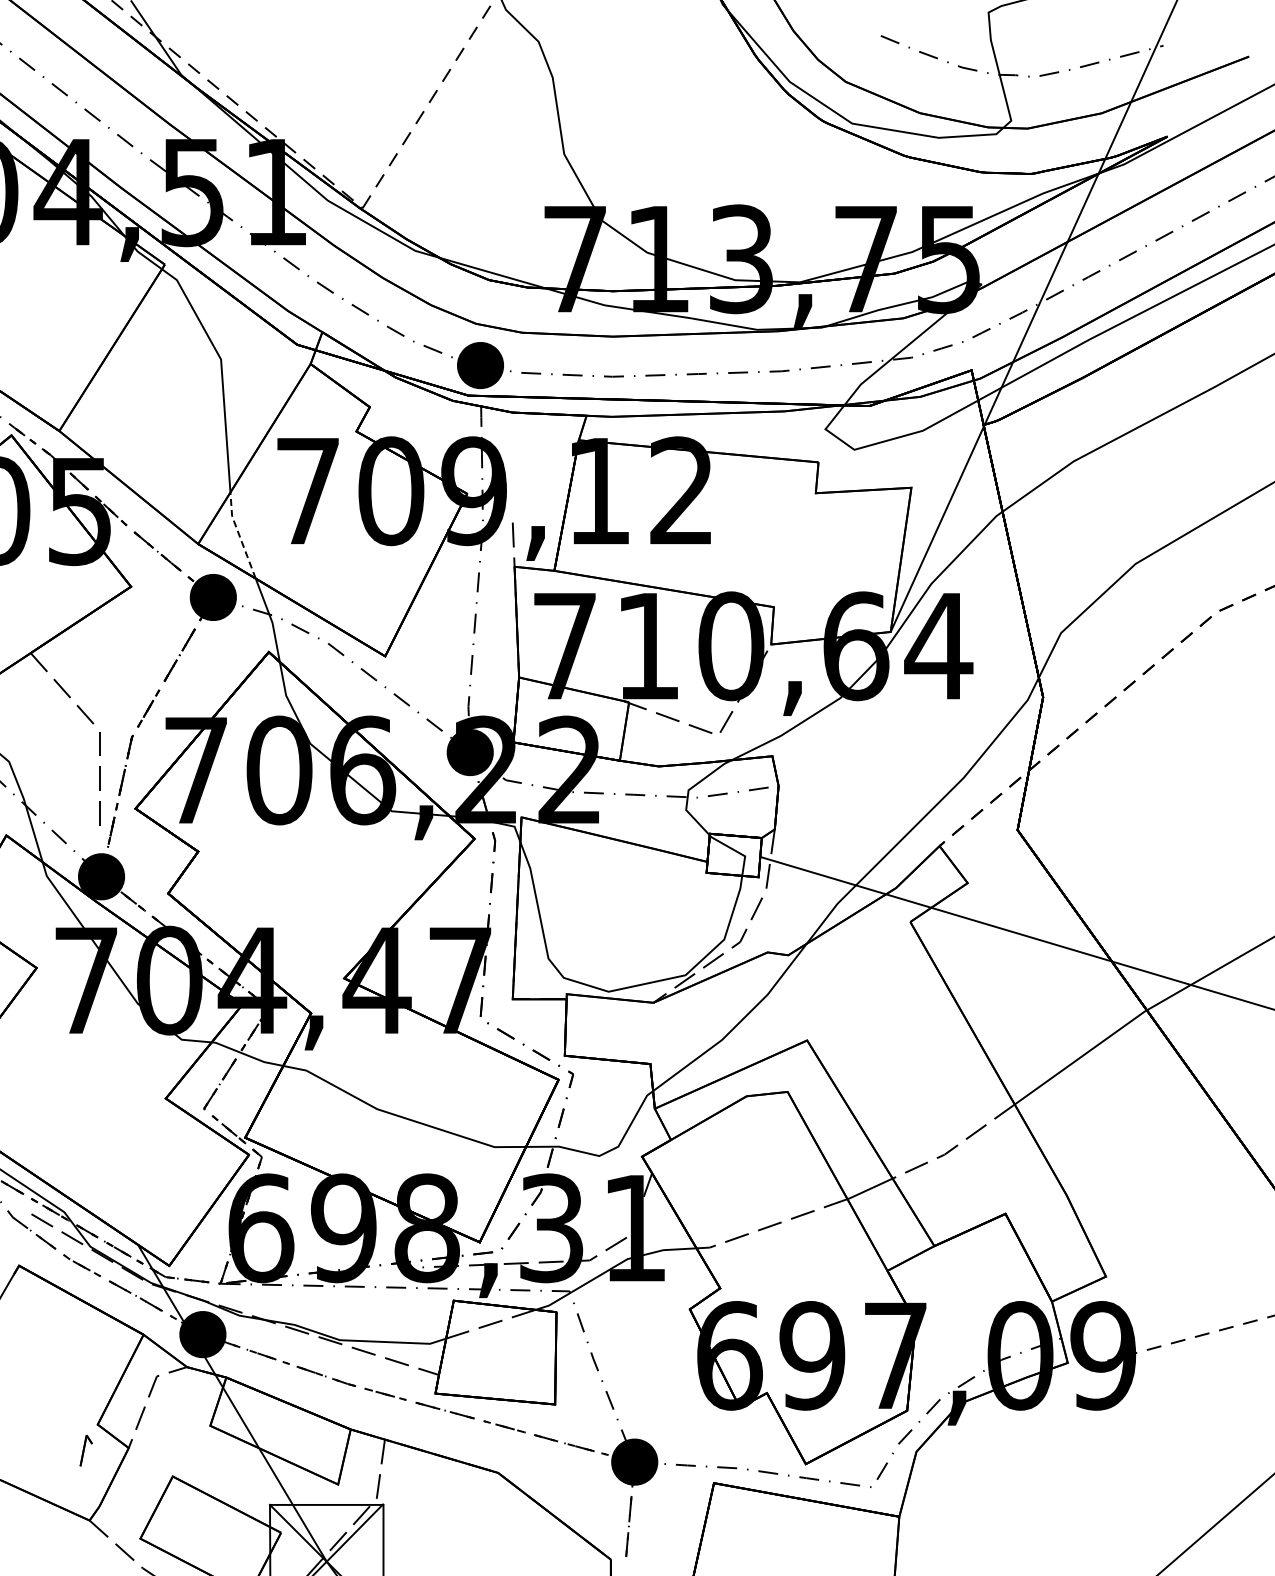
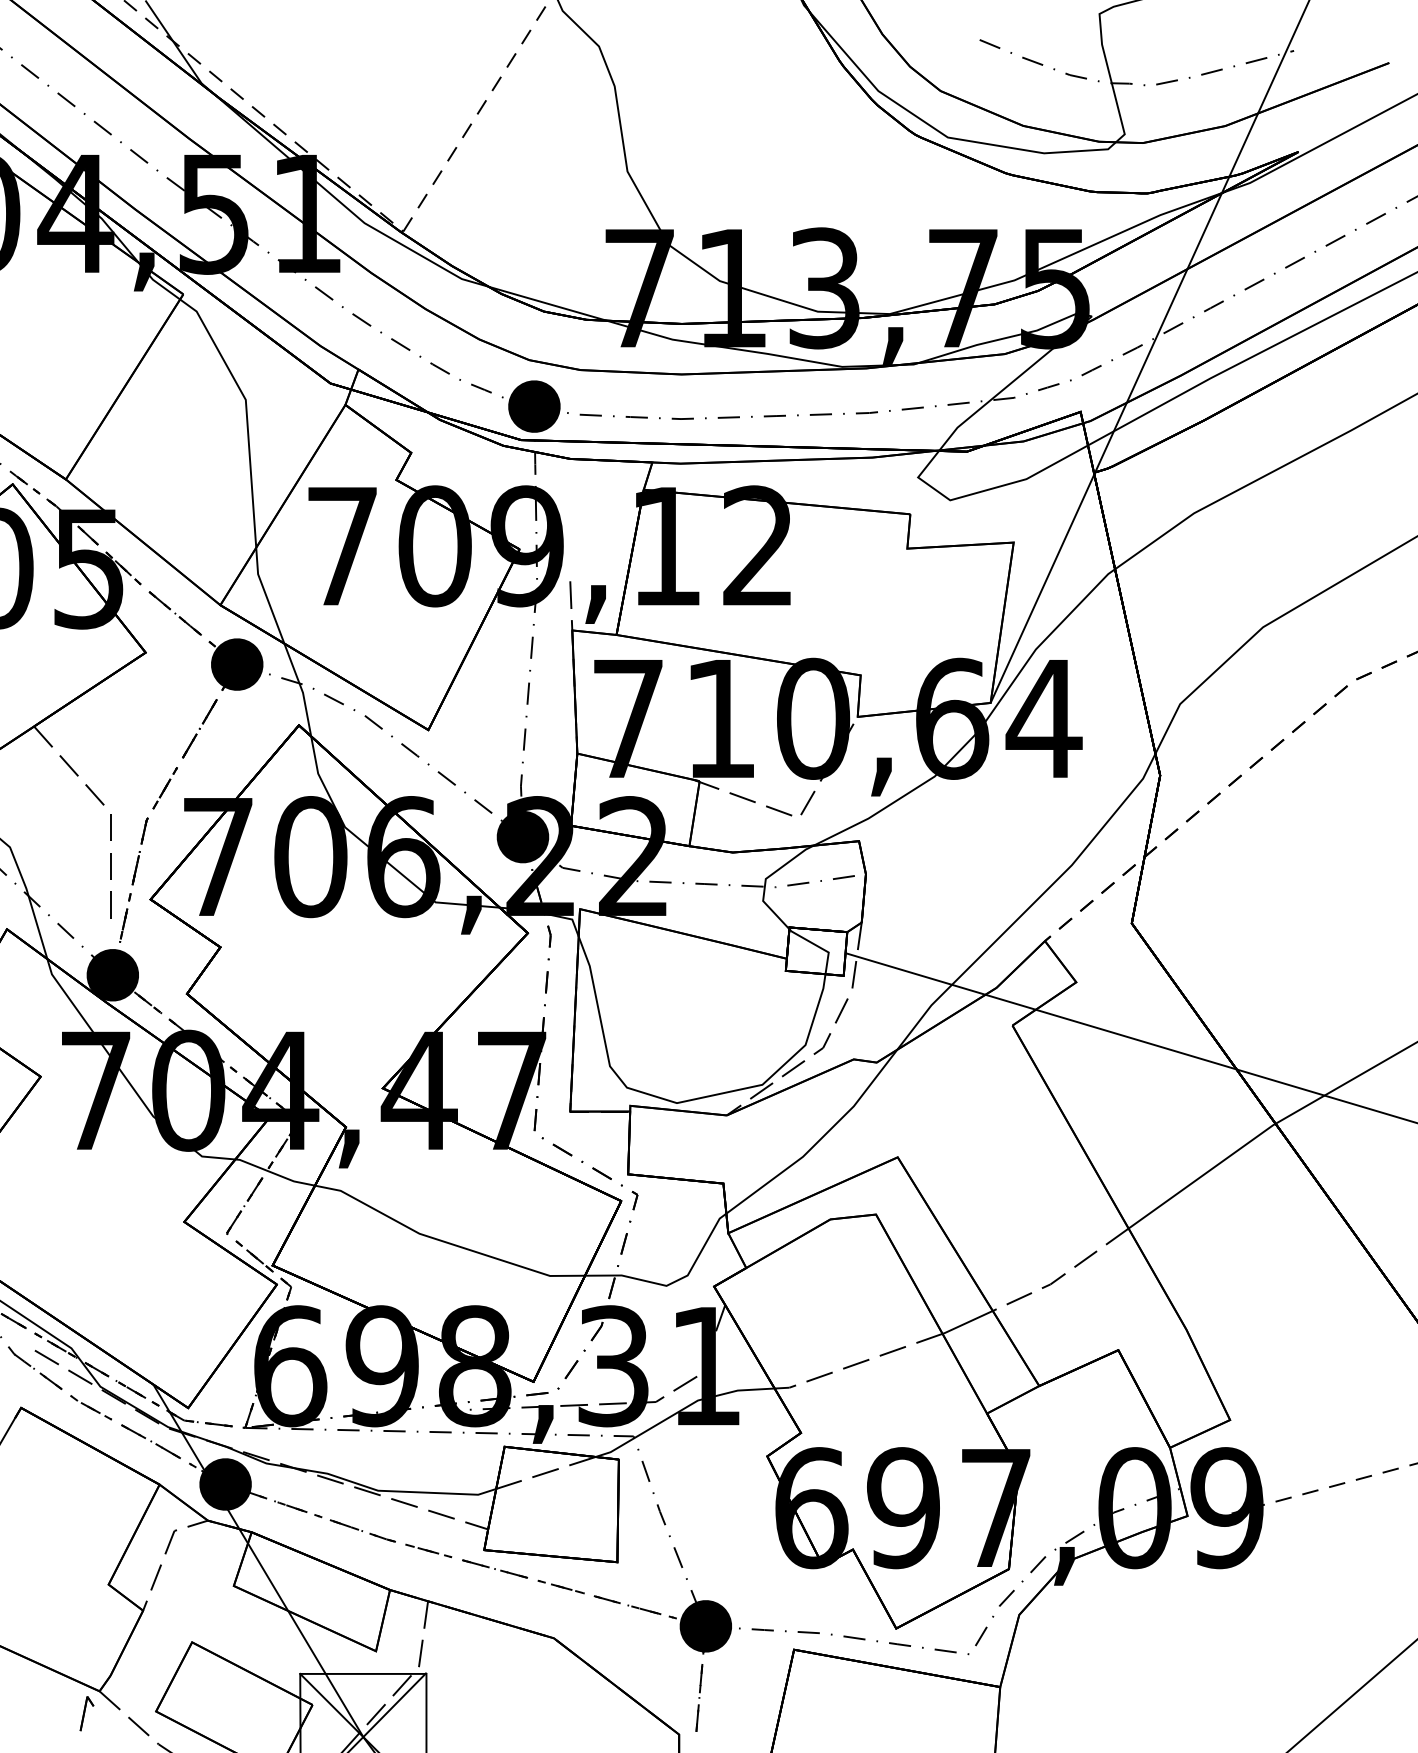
line: (239, 535) -> (266, 595), dashed -> solid
part: (85, 1450) -> (86, 1713), moved

